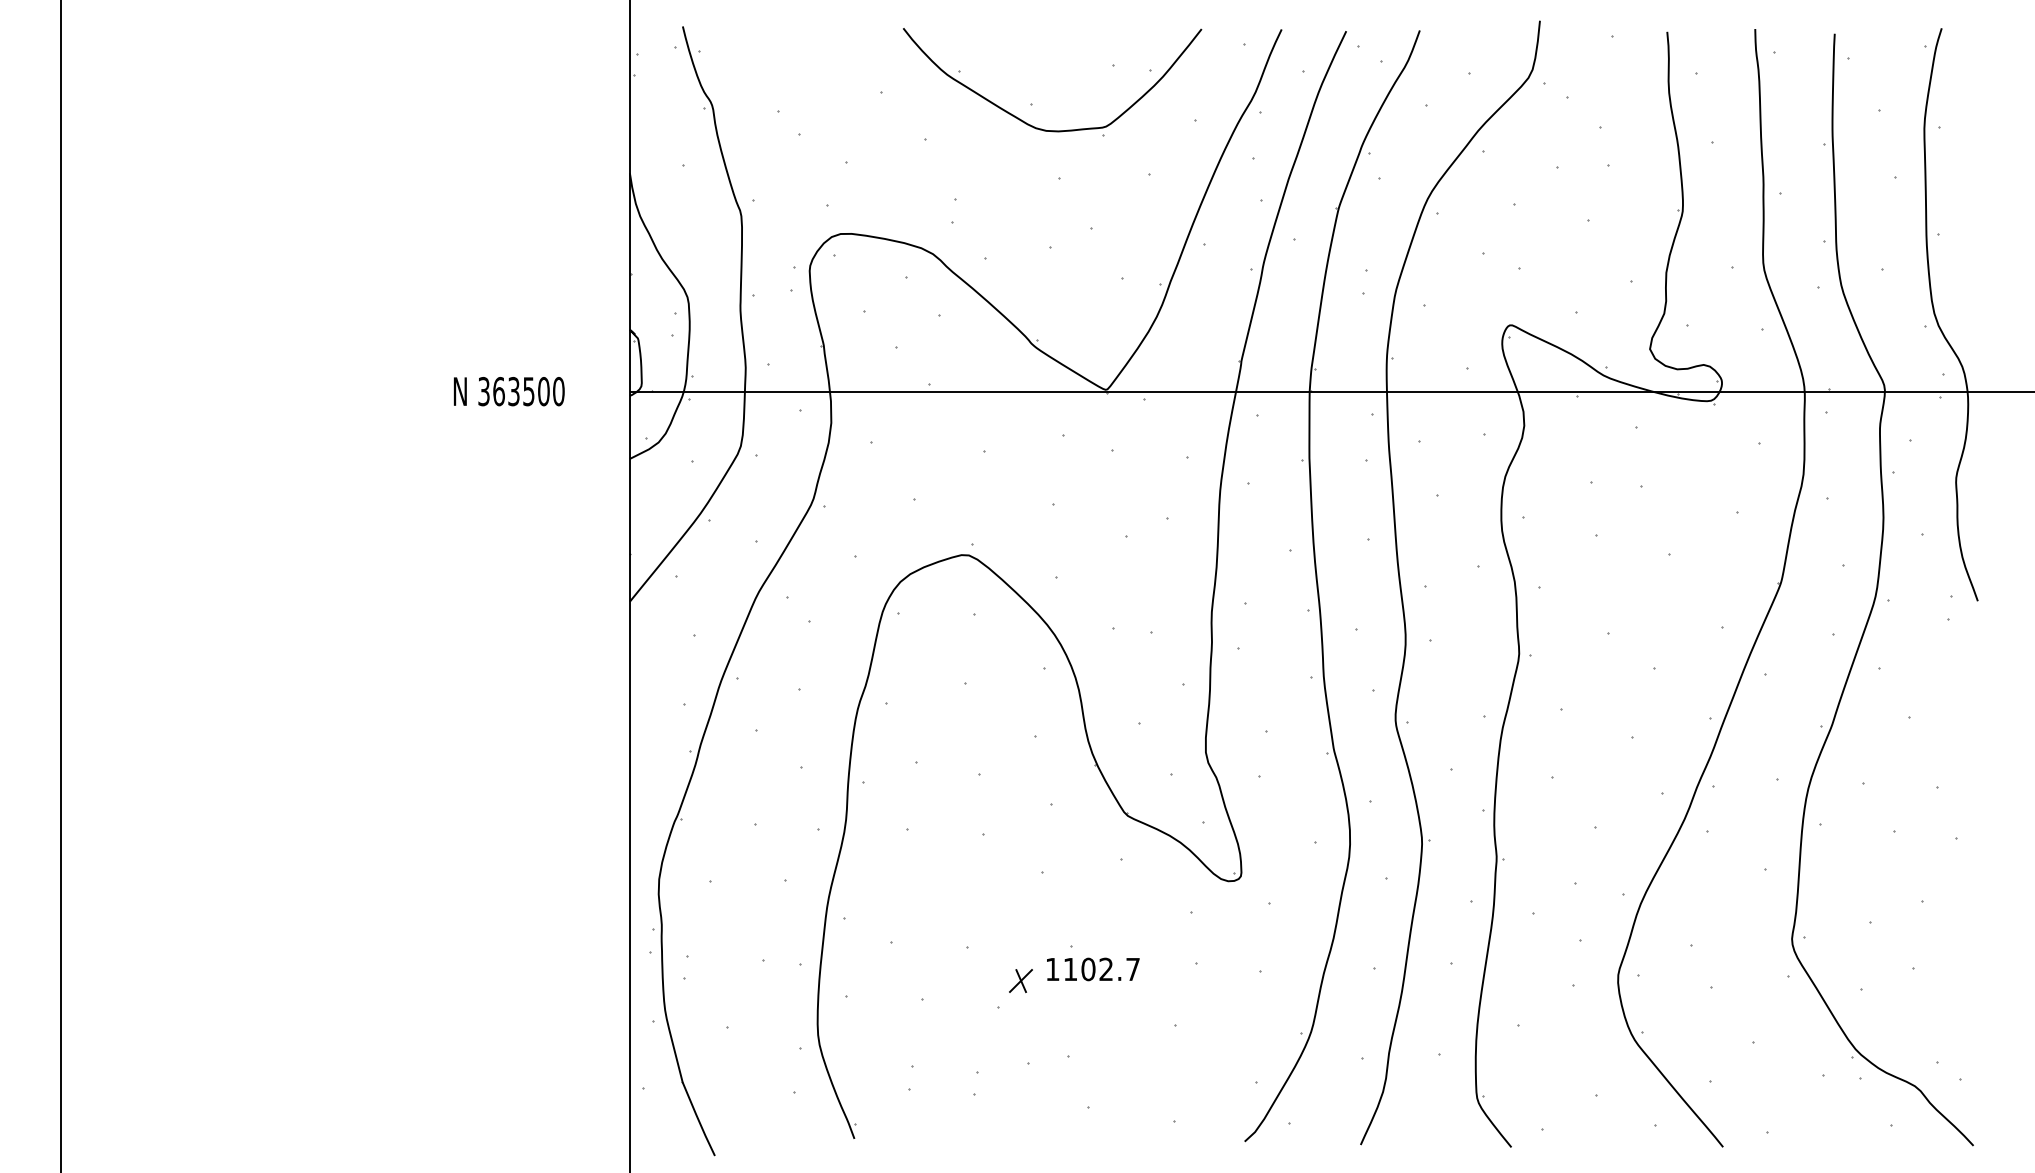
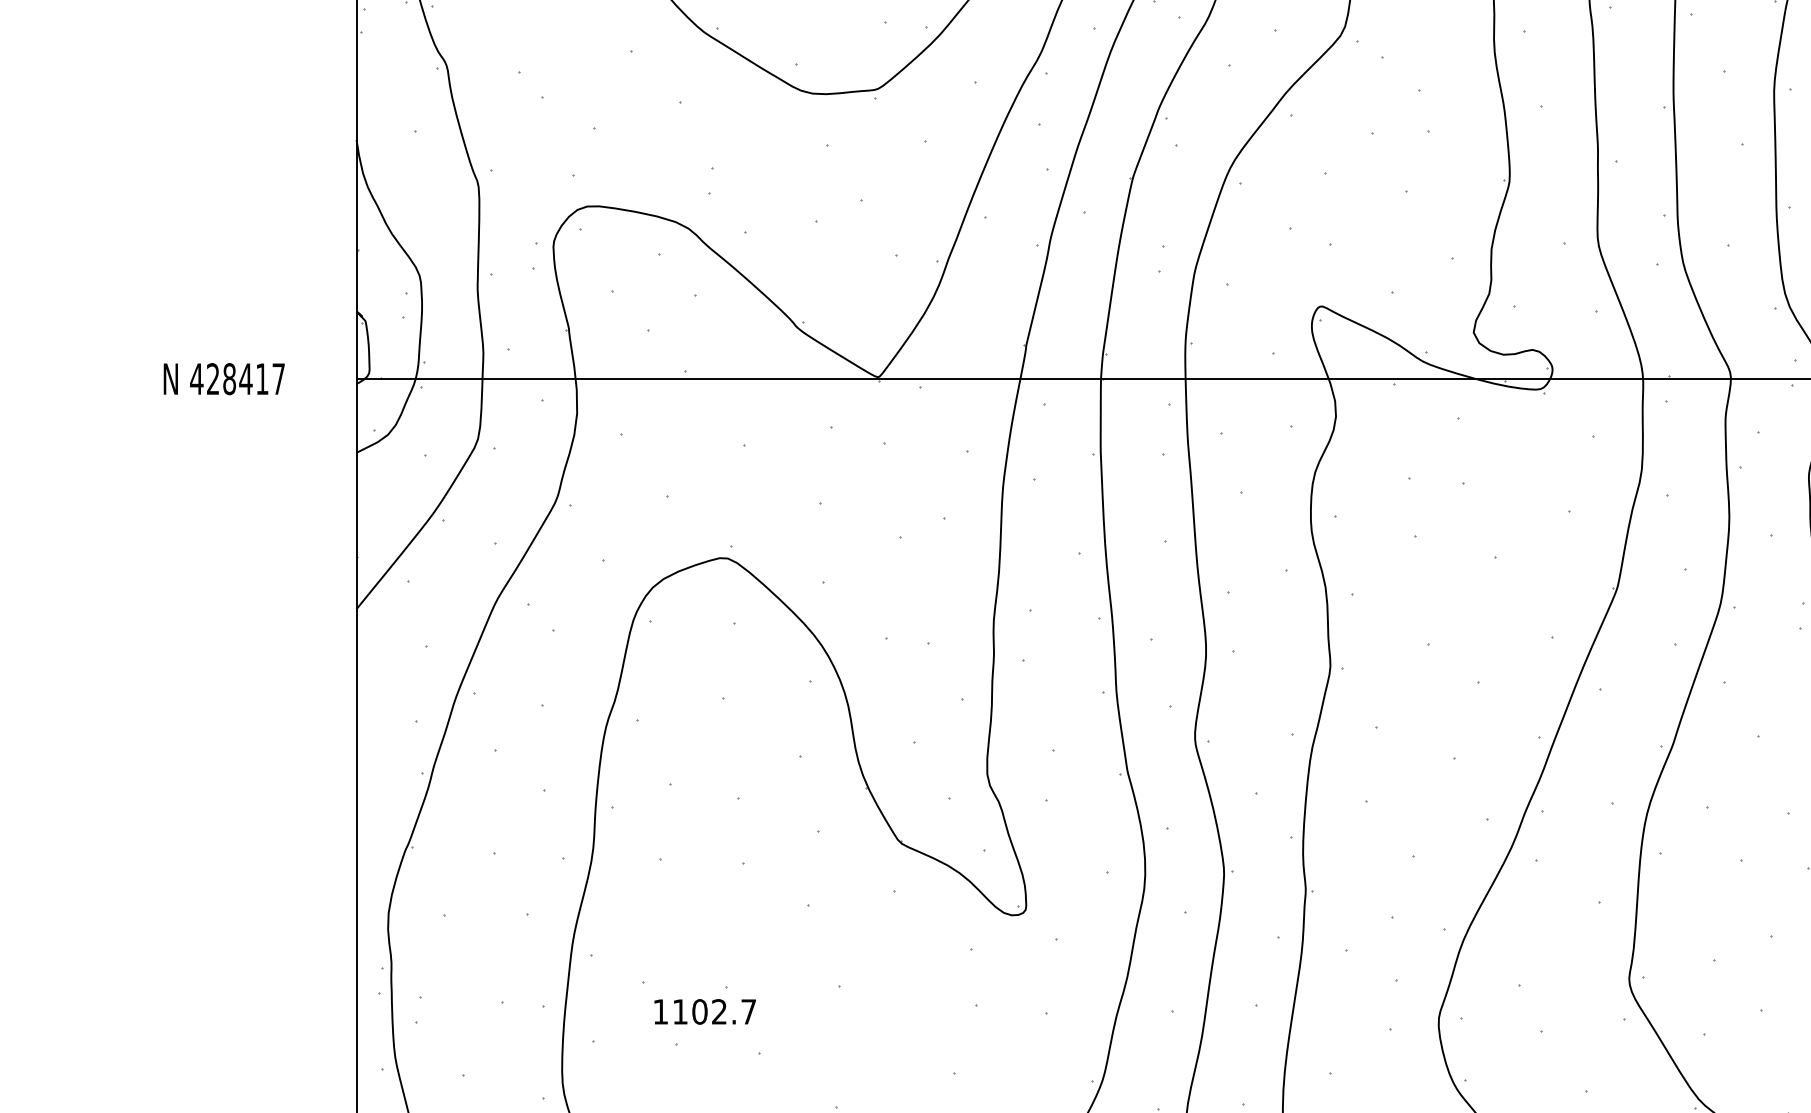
text: (520, 391) -> (236, 378), 363500 -> 428417
text: (1093, 969) -> (705, 1011), moved
part: (1020, 980) -> (784, 1024), removed

